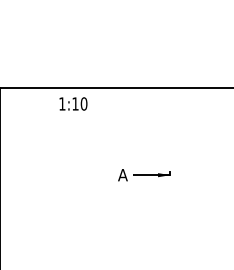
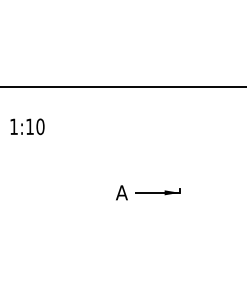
text: (73, 103) -> (27, 126), moved

